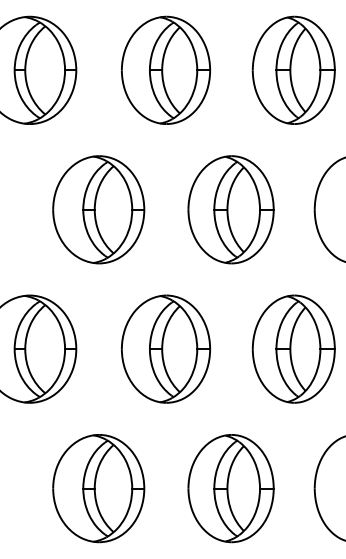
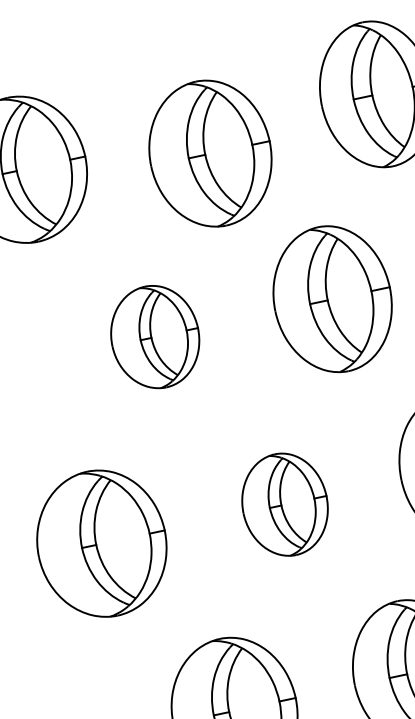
part: (165, 69) -> (209, 152), moved
part: (98, 209) -> (154, 336), size x0.7
part: (165, 348) -> (284, 504), size x0.7

